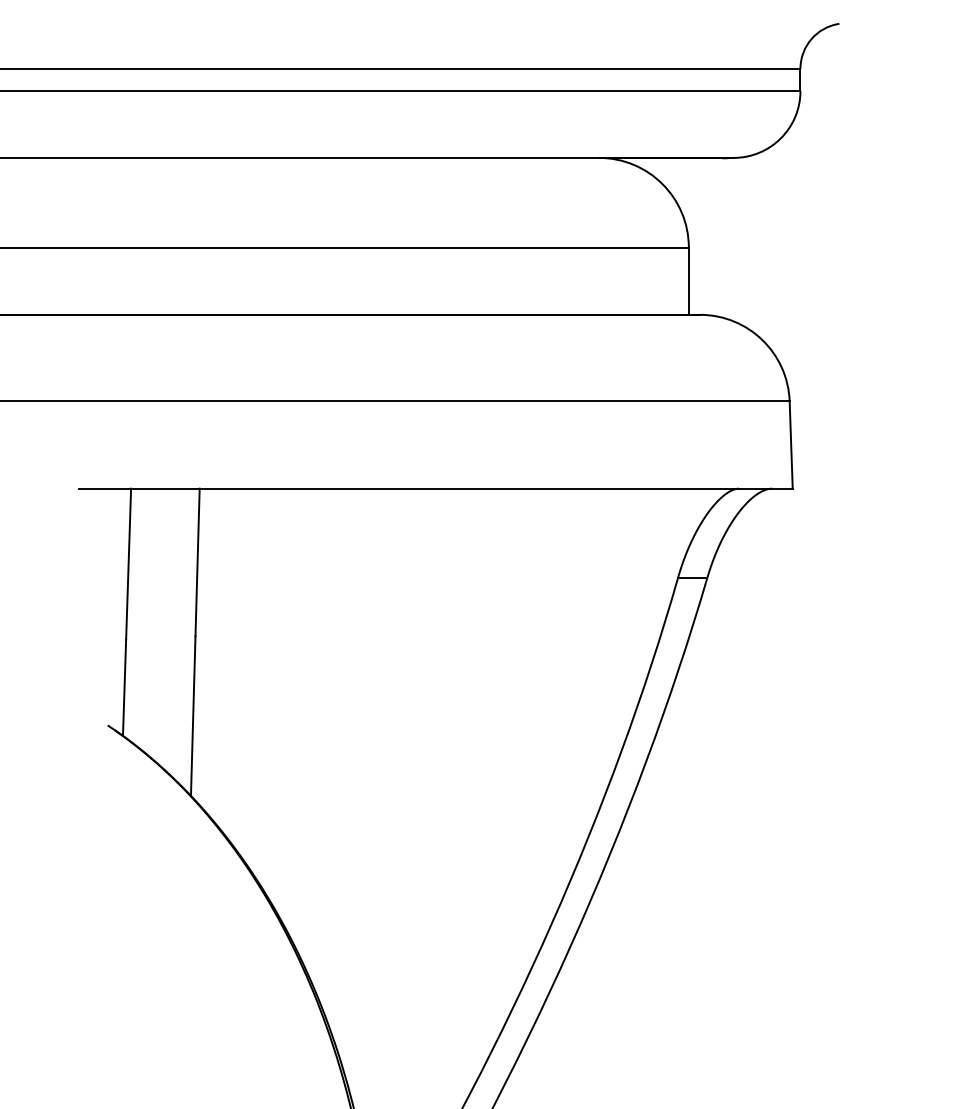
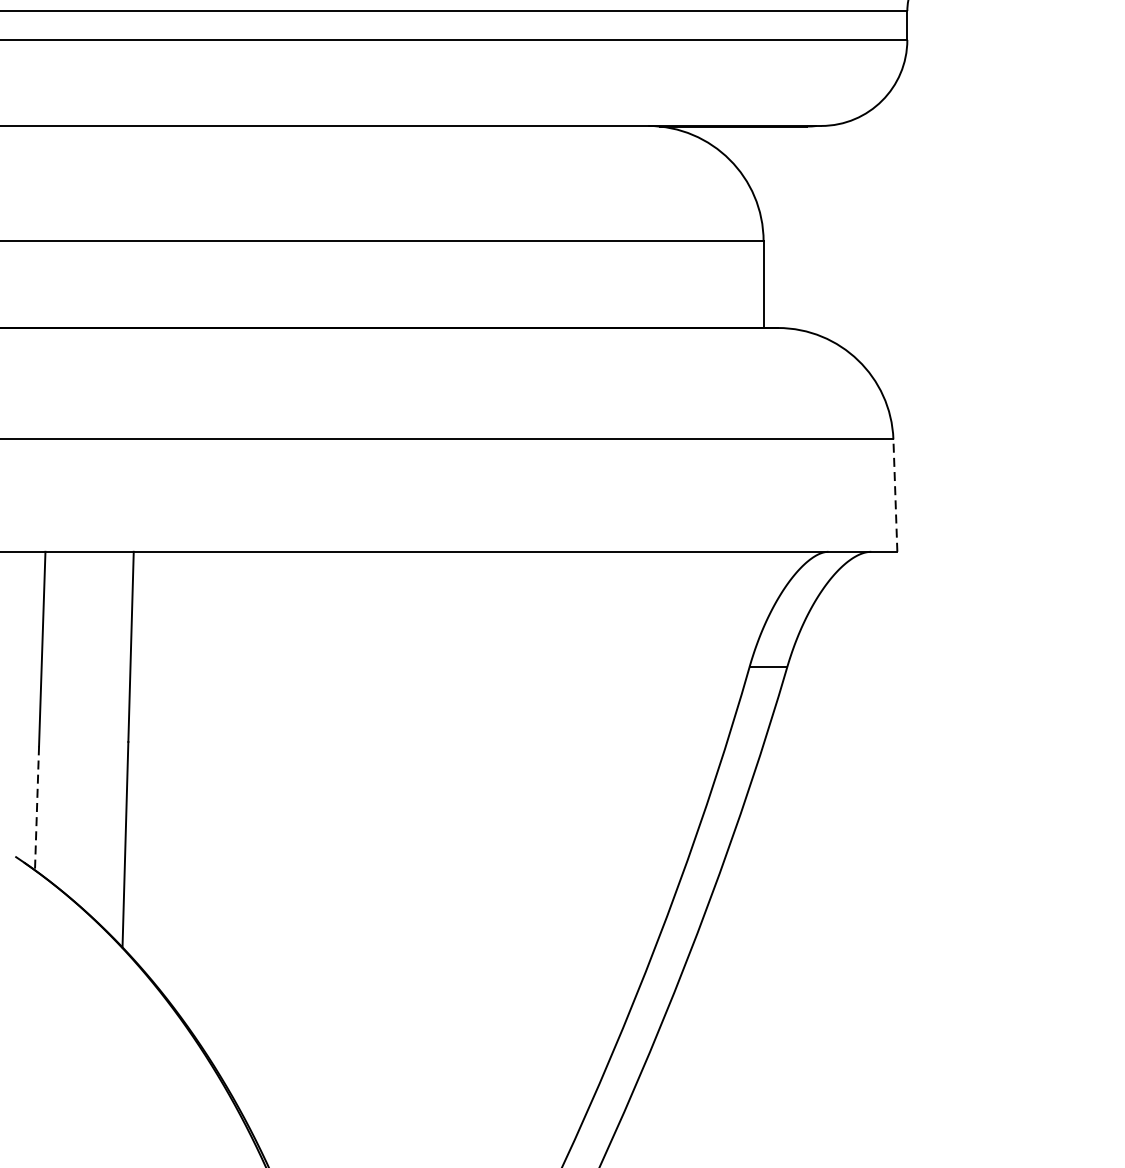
line: (791, 445) -> (895, 496), solid -> dashed
line: (124, 688) -> (36, 809), solid -> dashed

